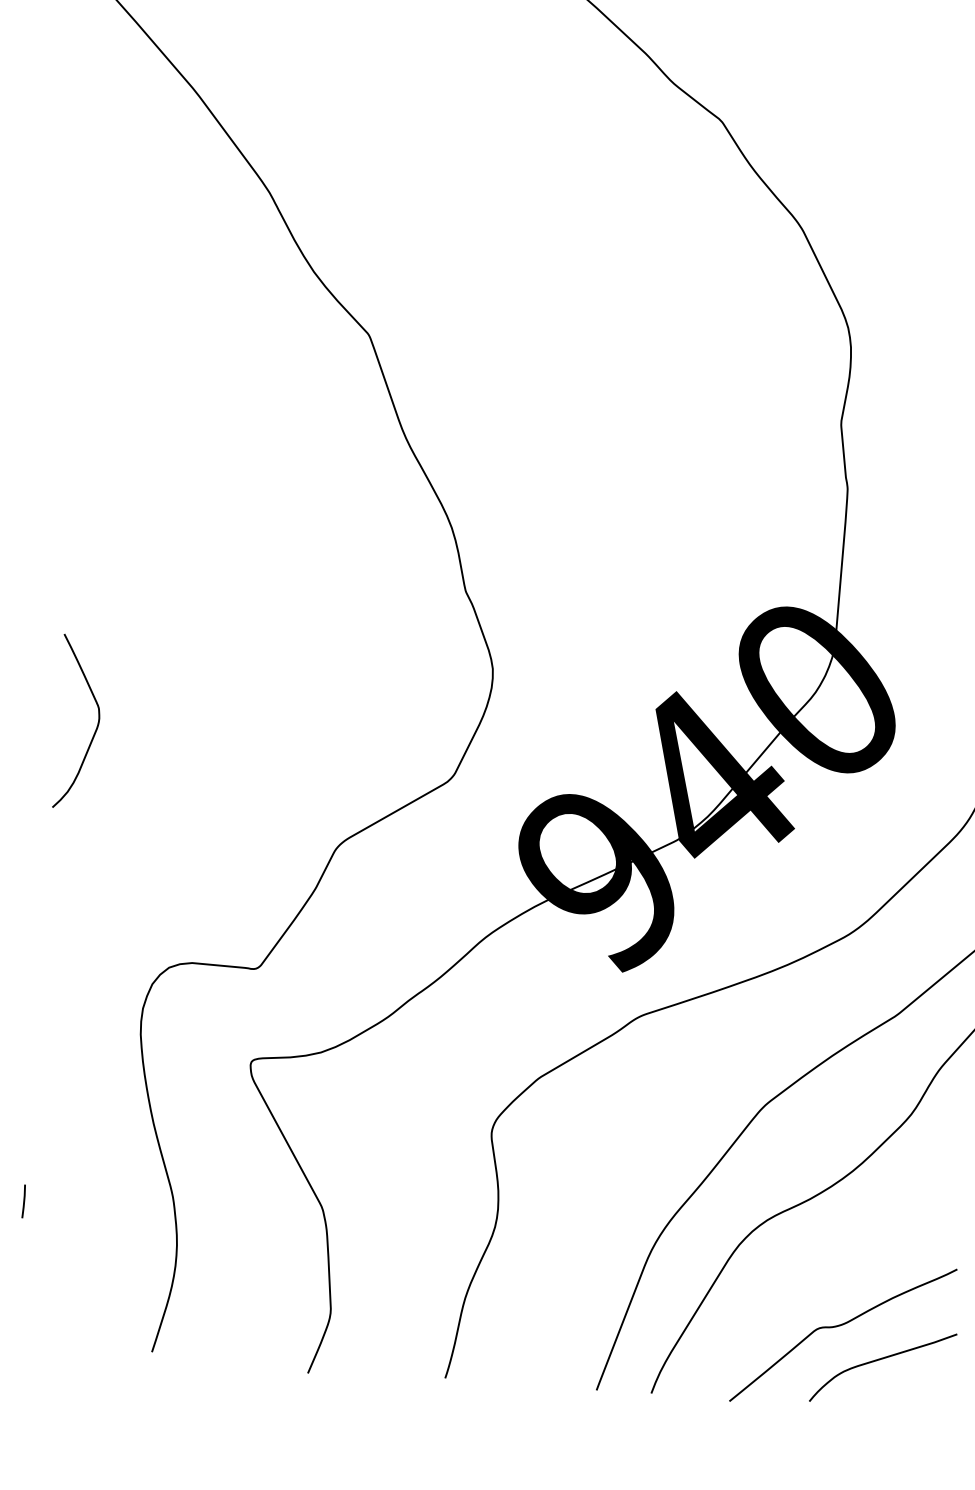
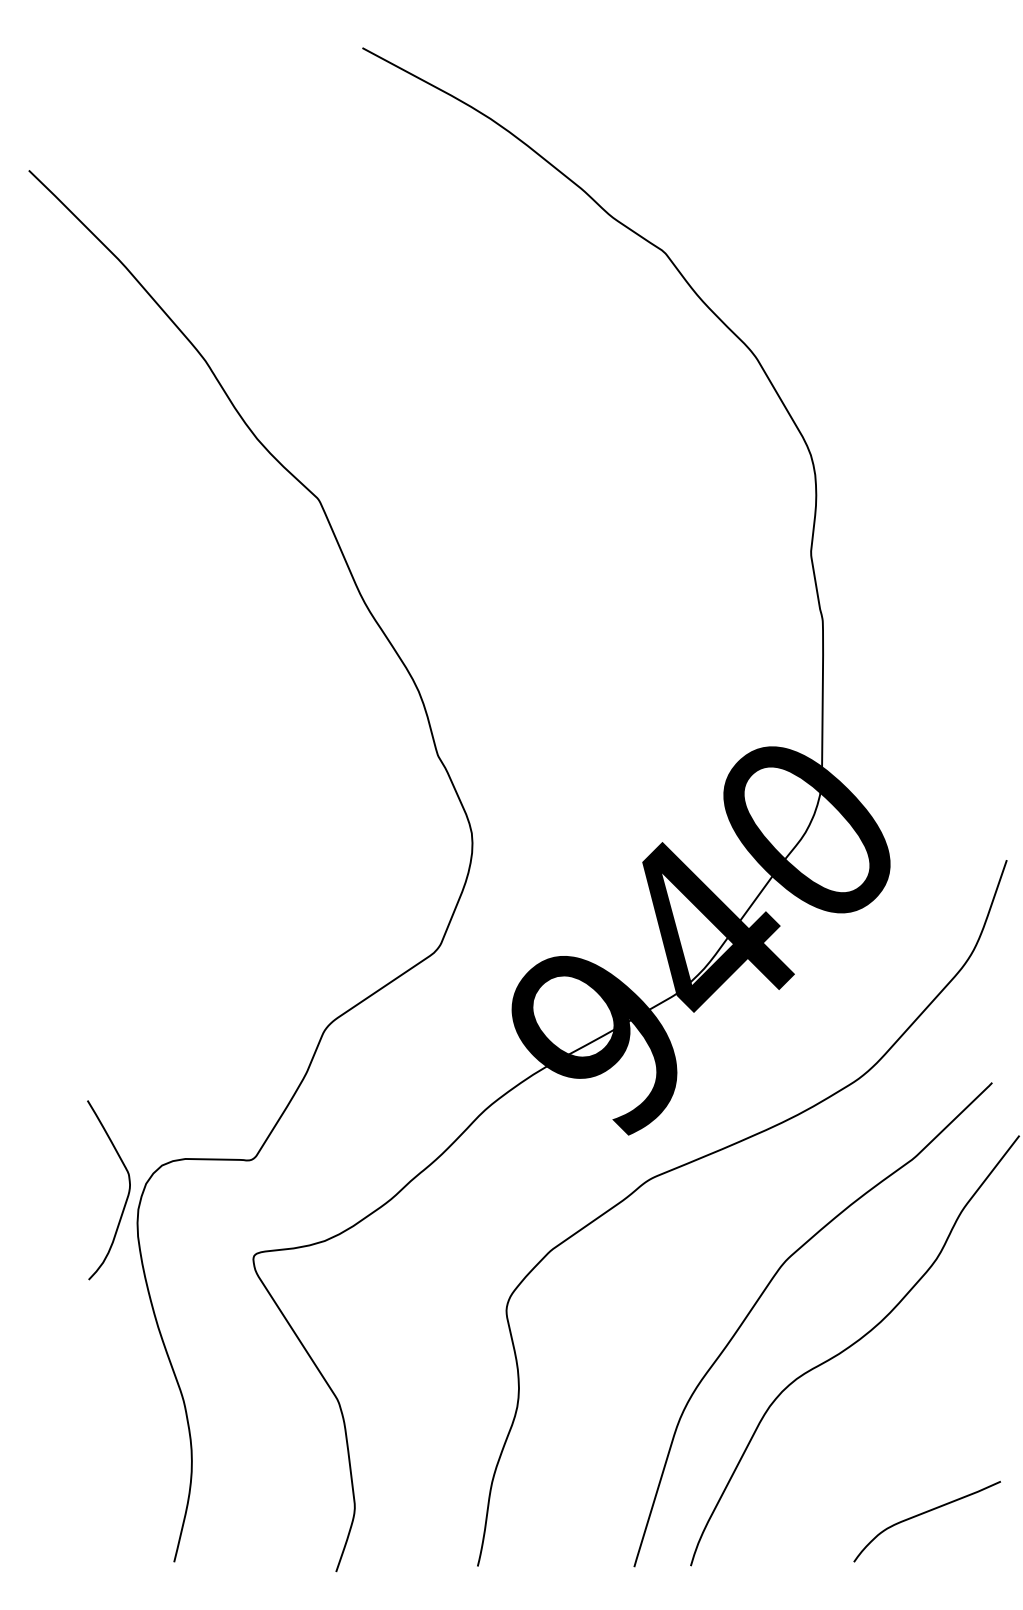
curve: (94, 730) -> (126, 1197), moved
line: (23, 1200) -> (30, 1416), removed
curve: (840, 1326) -> (880, 1482), removed

